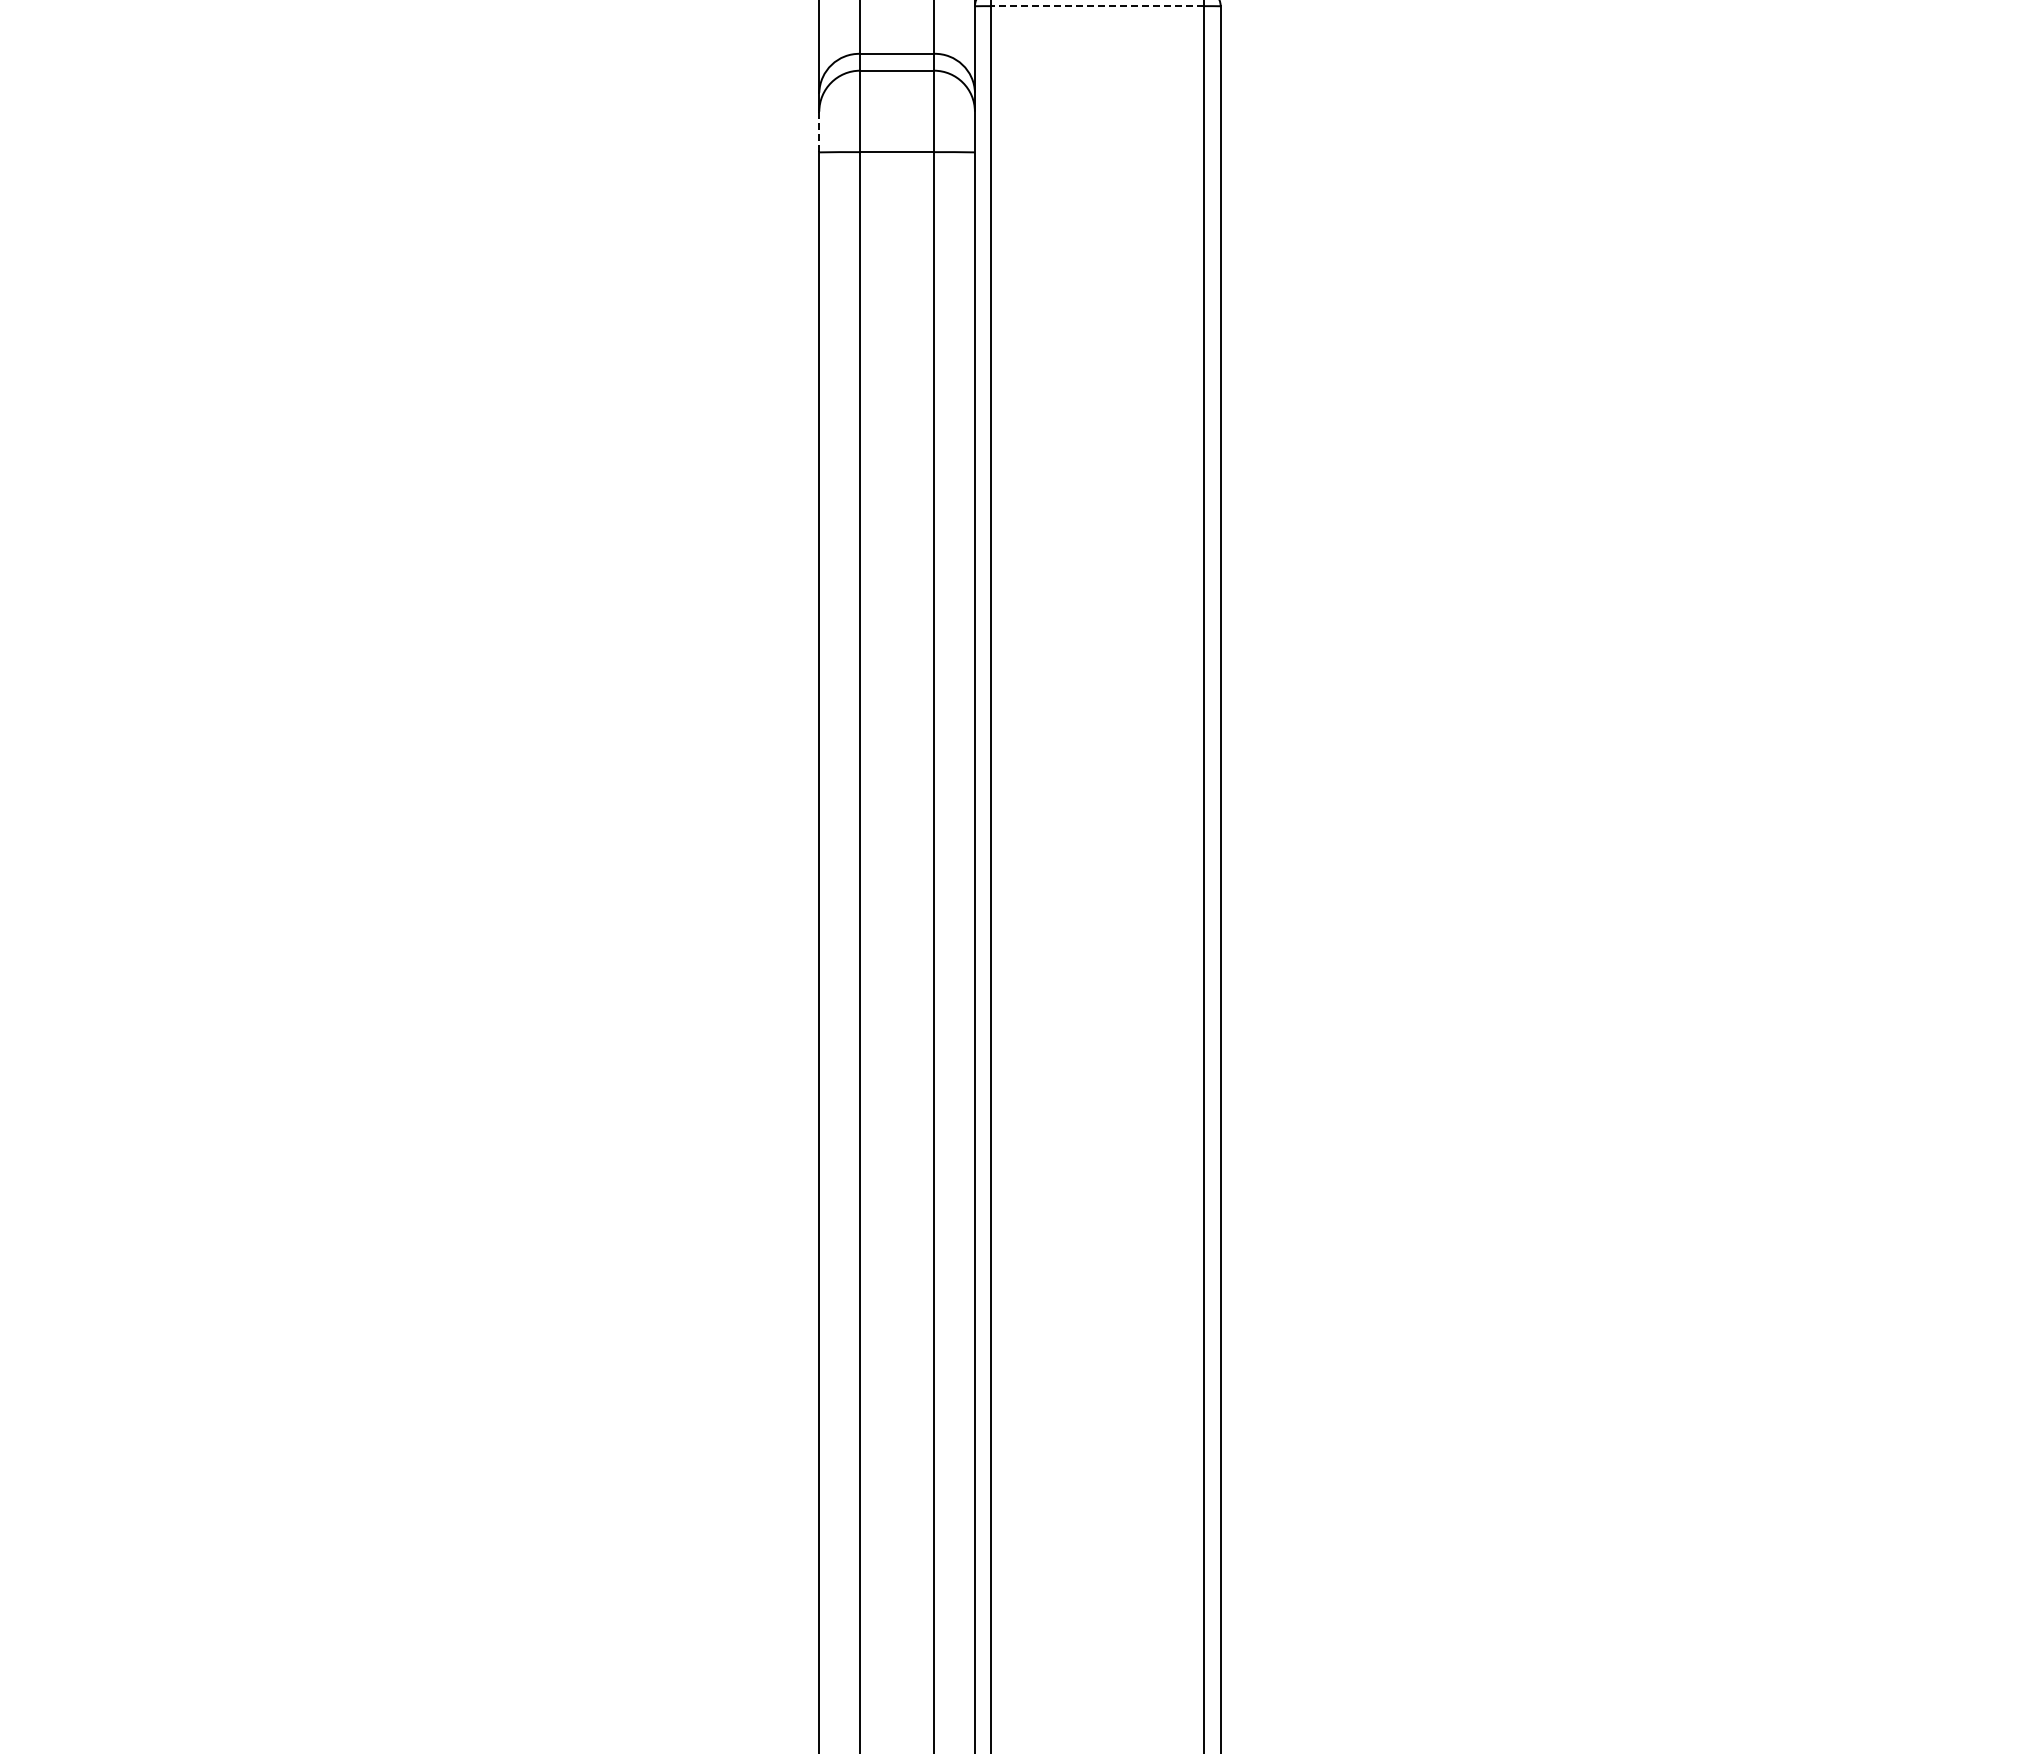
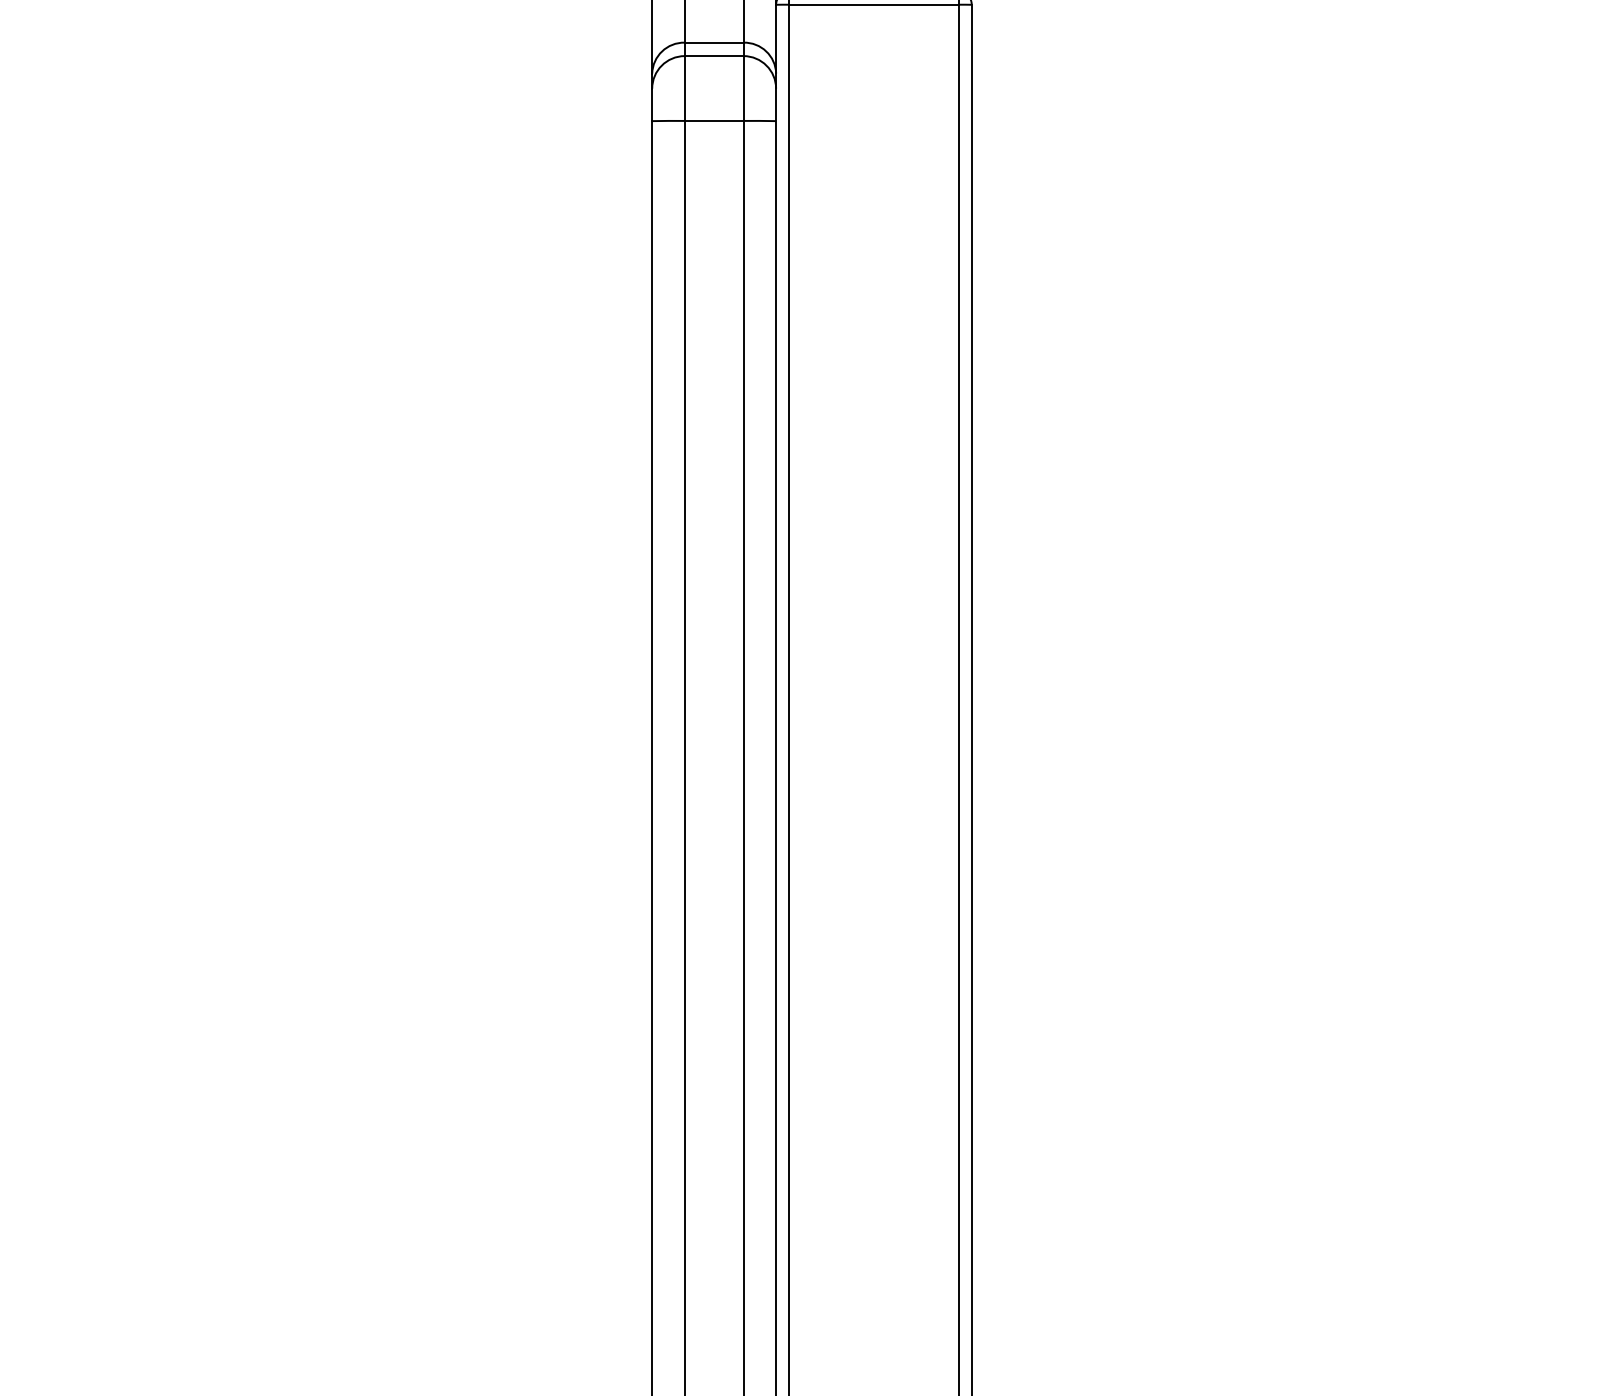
line: (1097, 6) -> (873, 4), dashed -> solid
line: (819, 131) -> (652, 104), dashed -> solid

